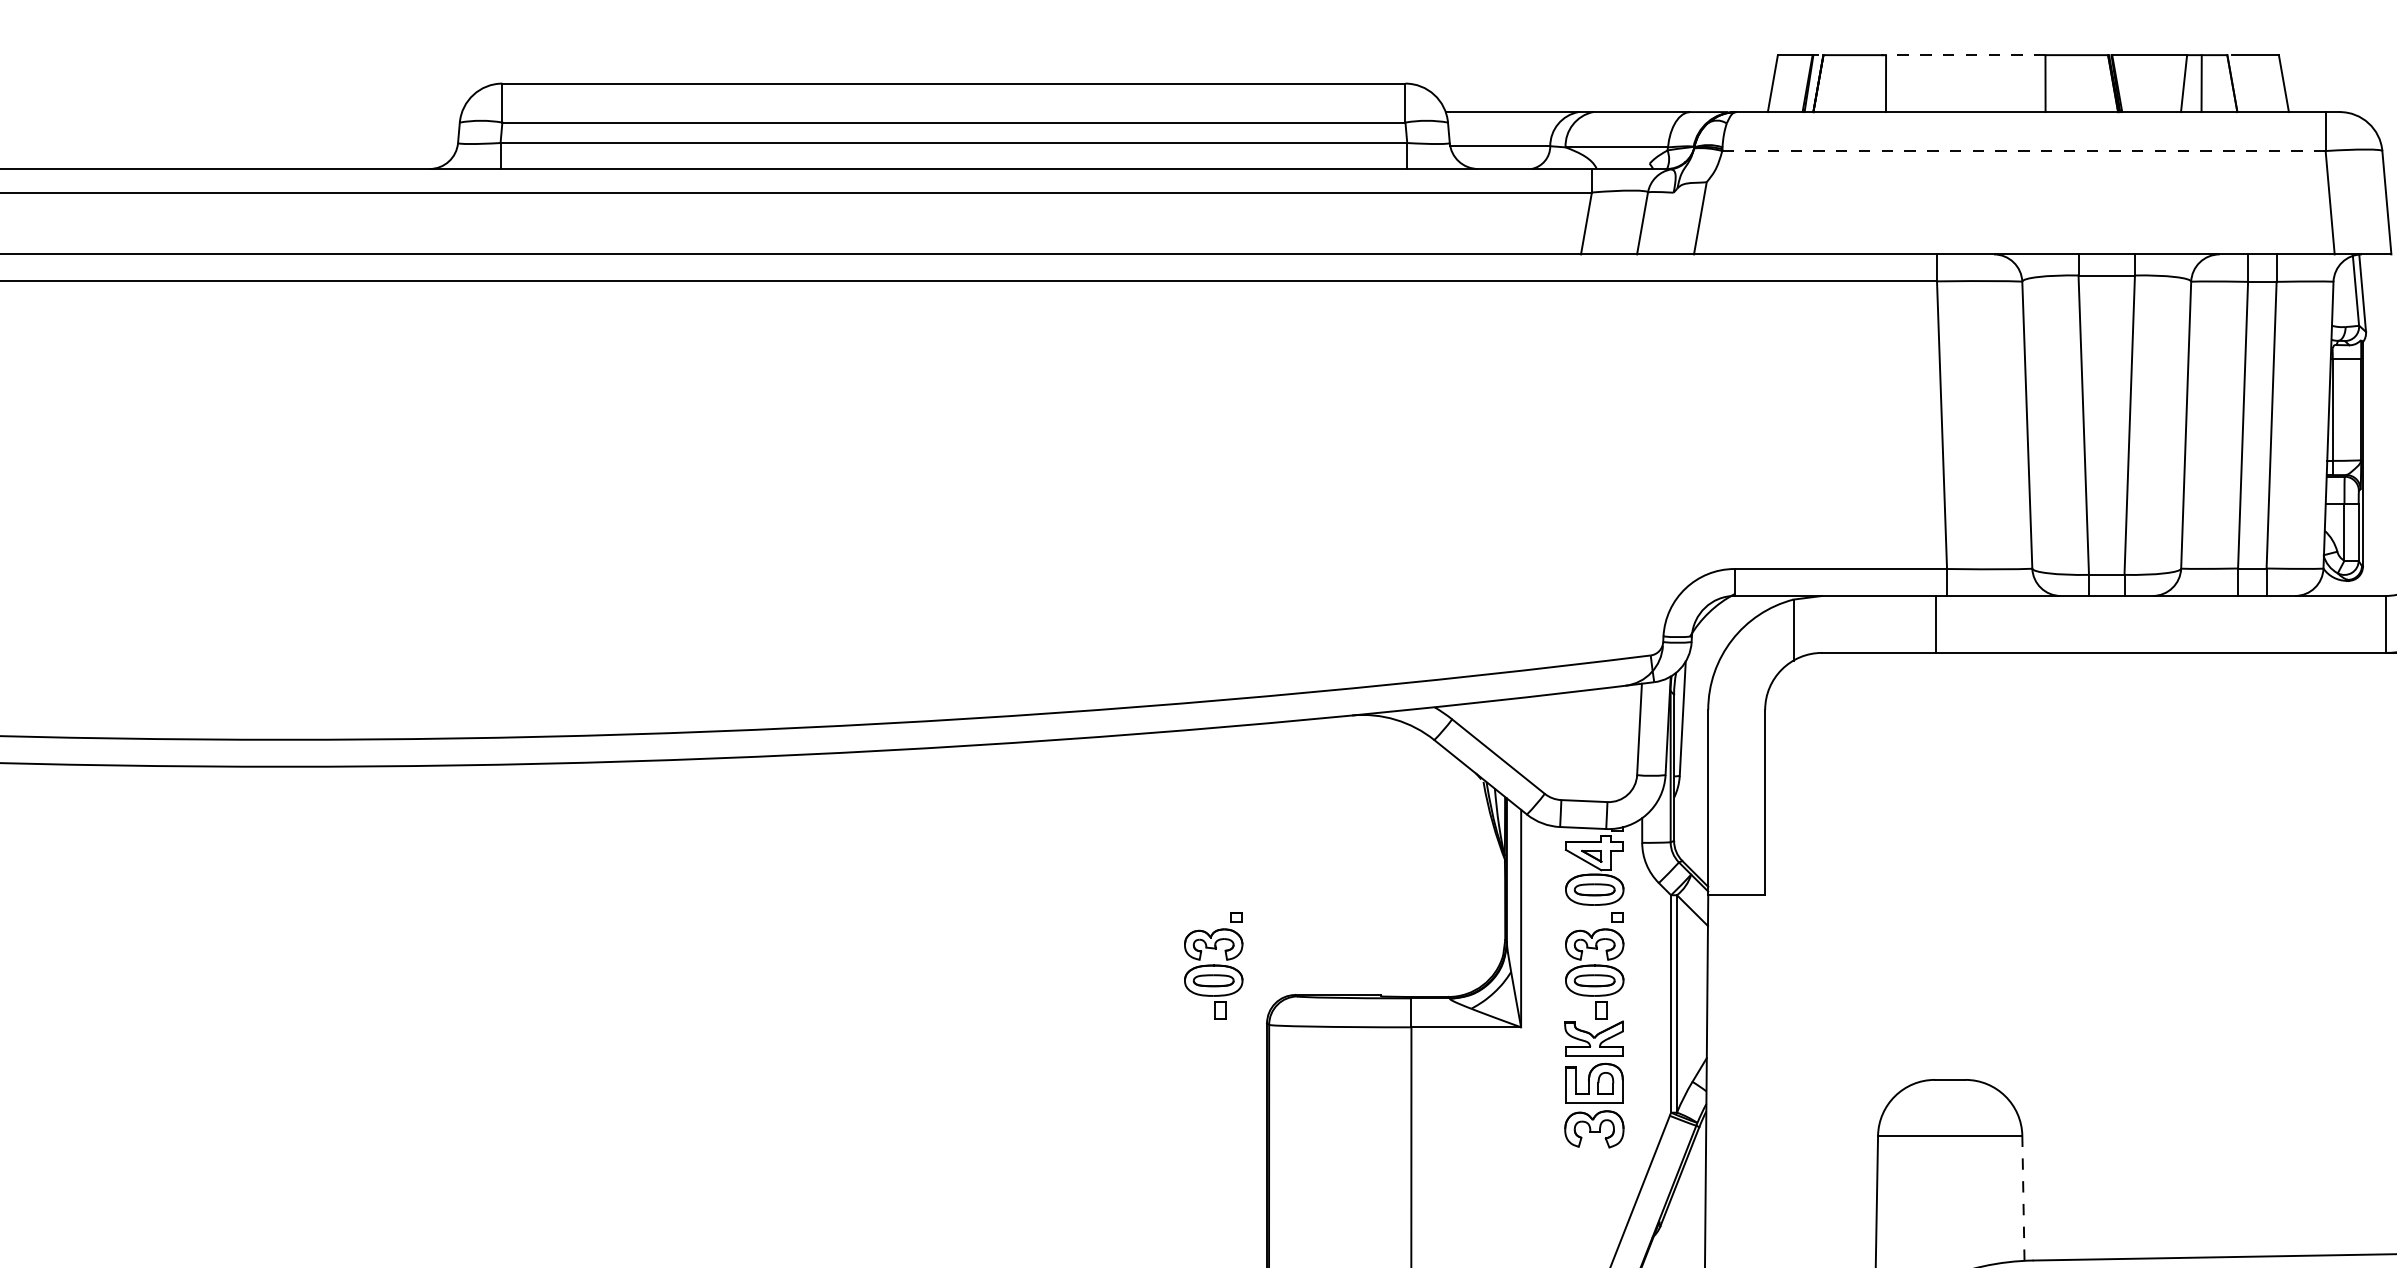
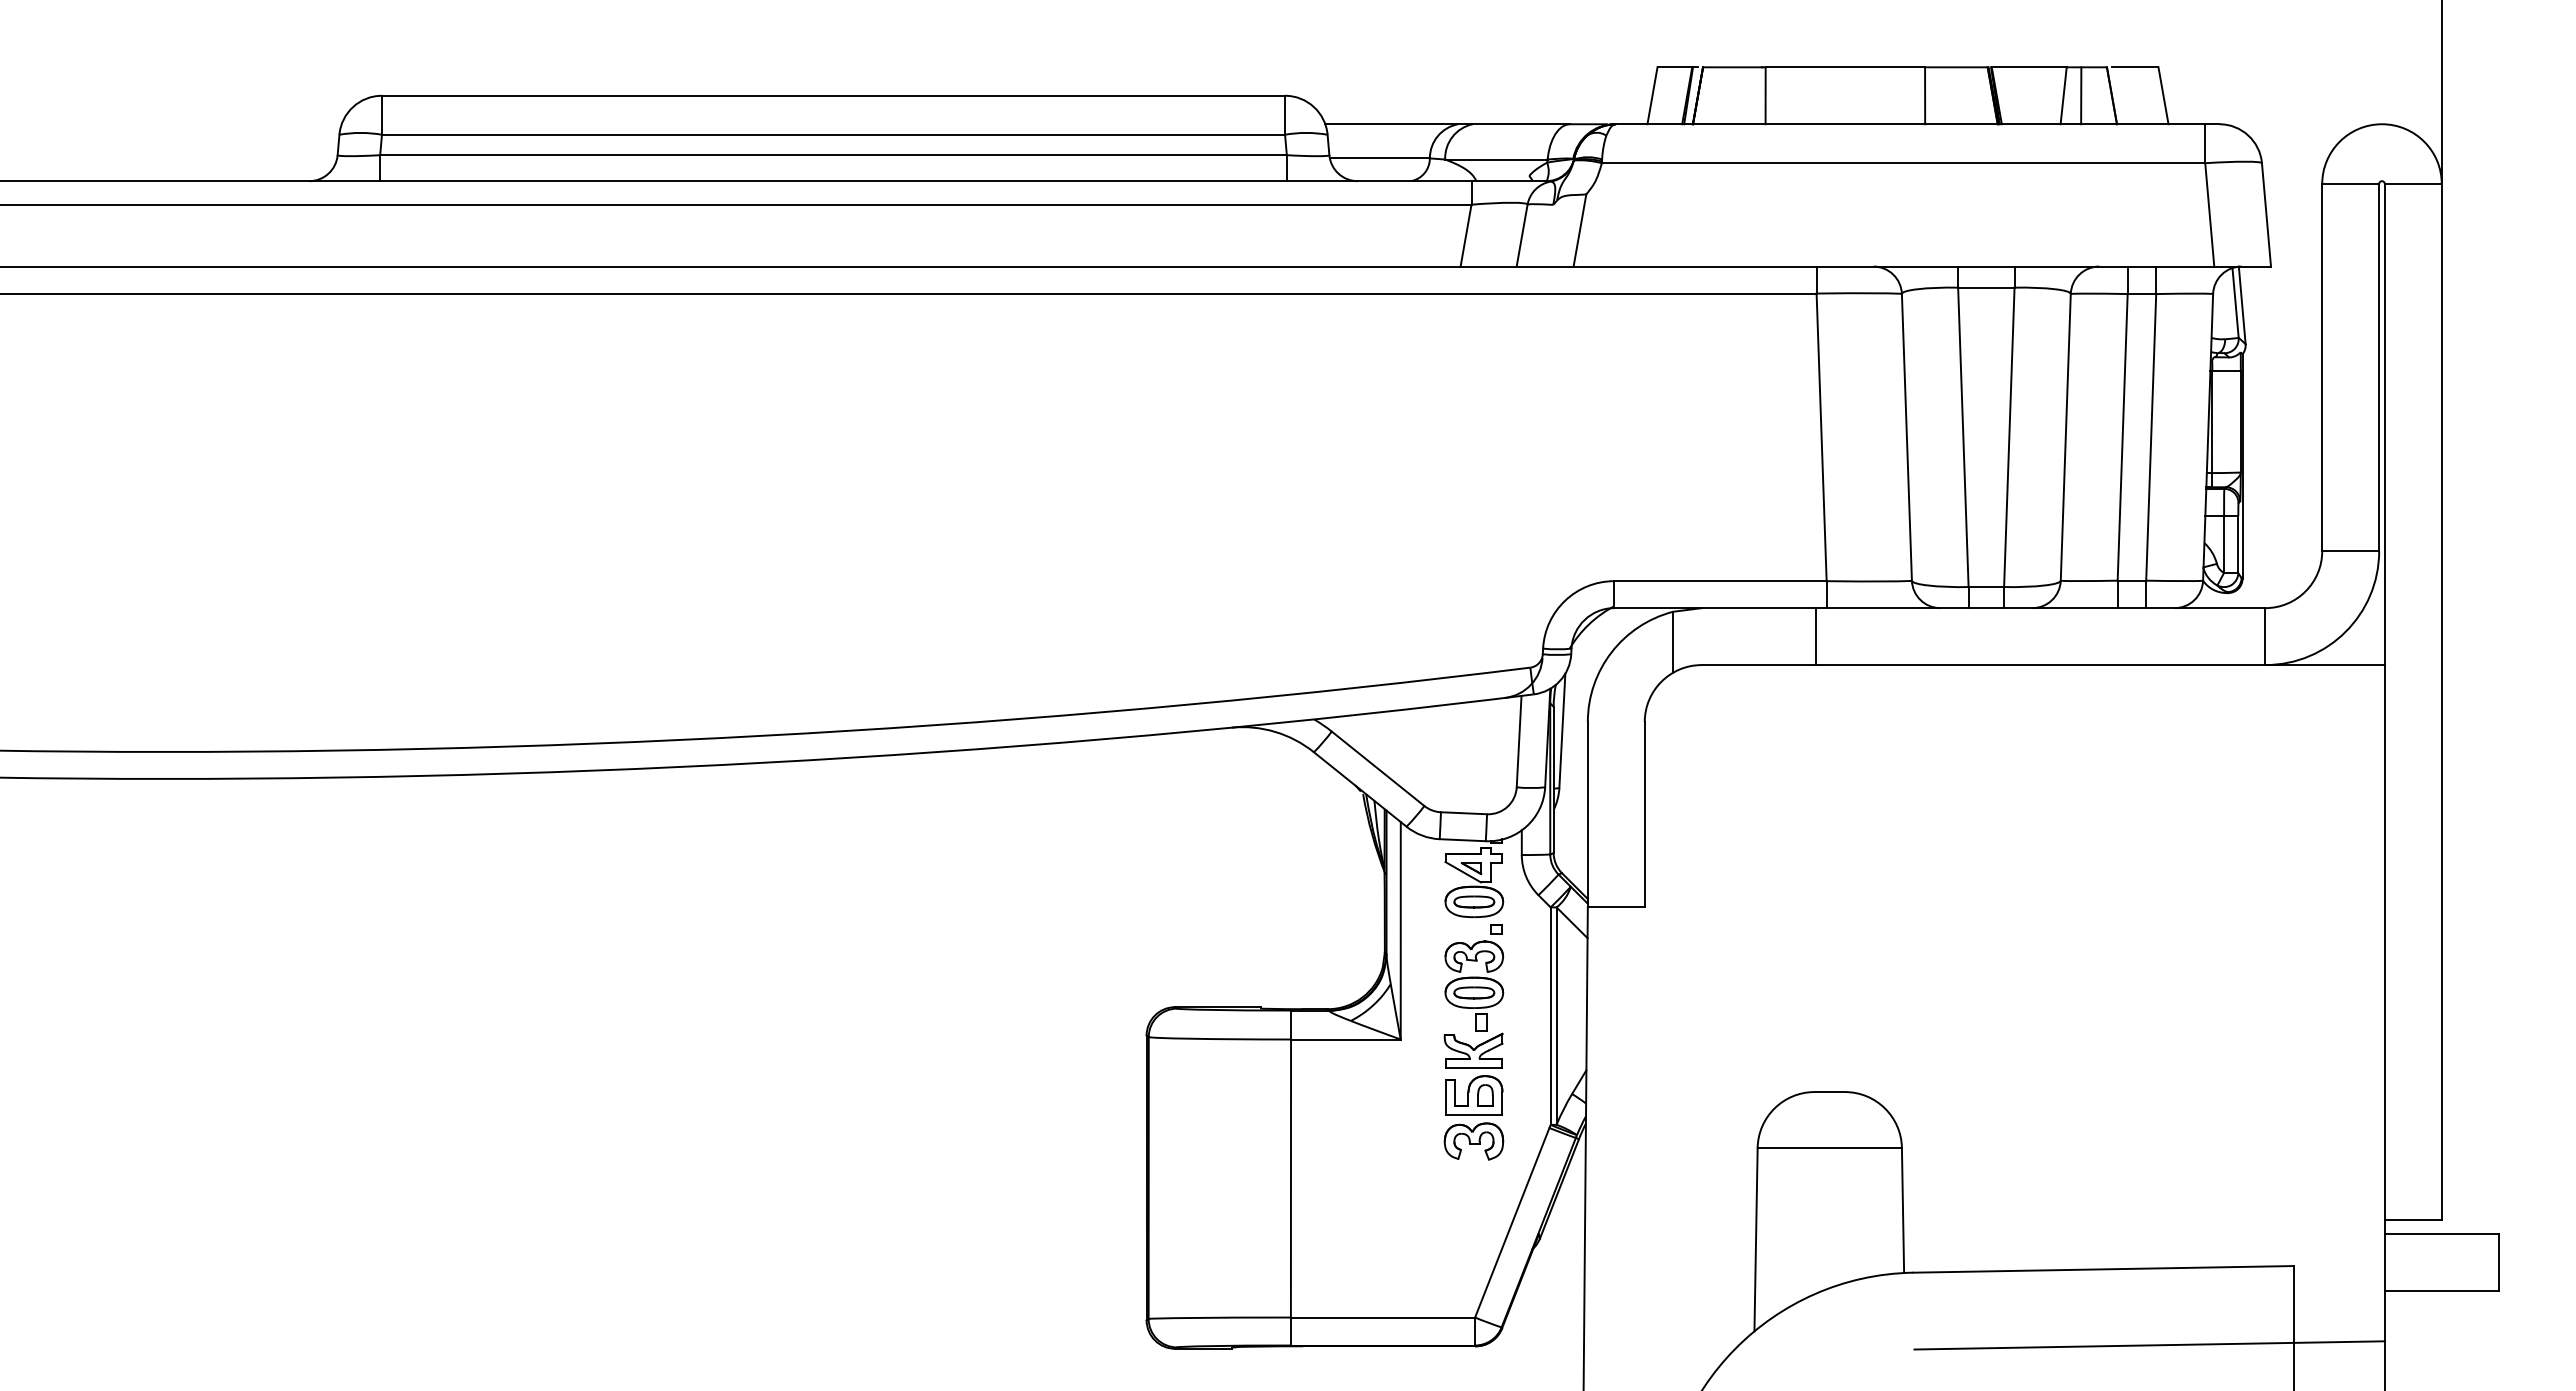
line: (1965, 55) -> (1845, 67), dashed -> solid
line: (2023, 151) -> (1903, 163), dashed -> solid
part: (1213, 965) -> (1093, 977), removed
line: (2023, 1198) -> (1903, 1210), dashed -> solid

